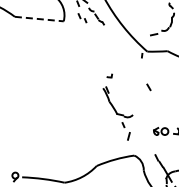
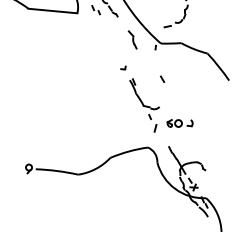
line: (38, 19) -> (52, 11), dashed -> solid
part: (118, 47) -> (132, 39), added
part: (117, 113) -> (144, 105), moved

